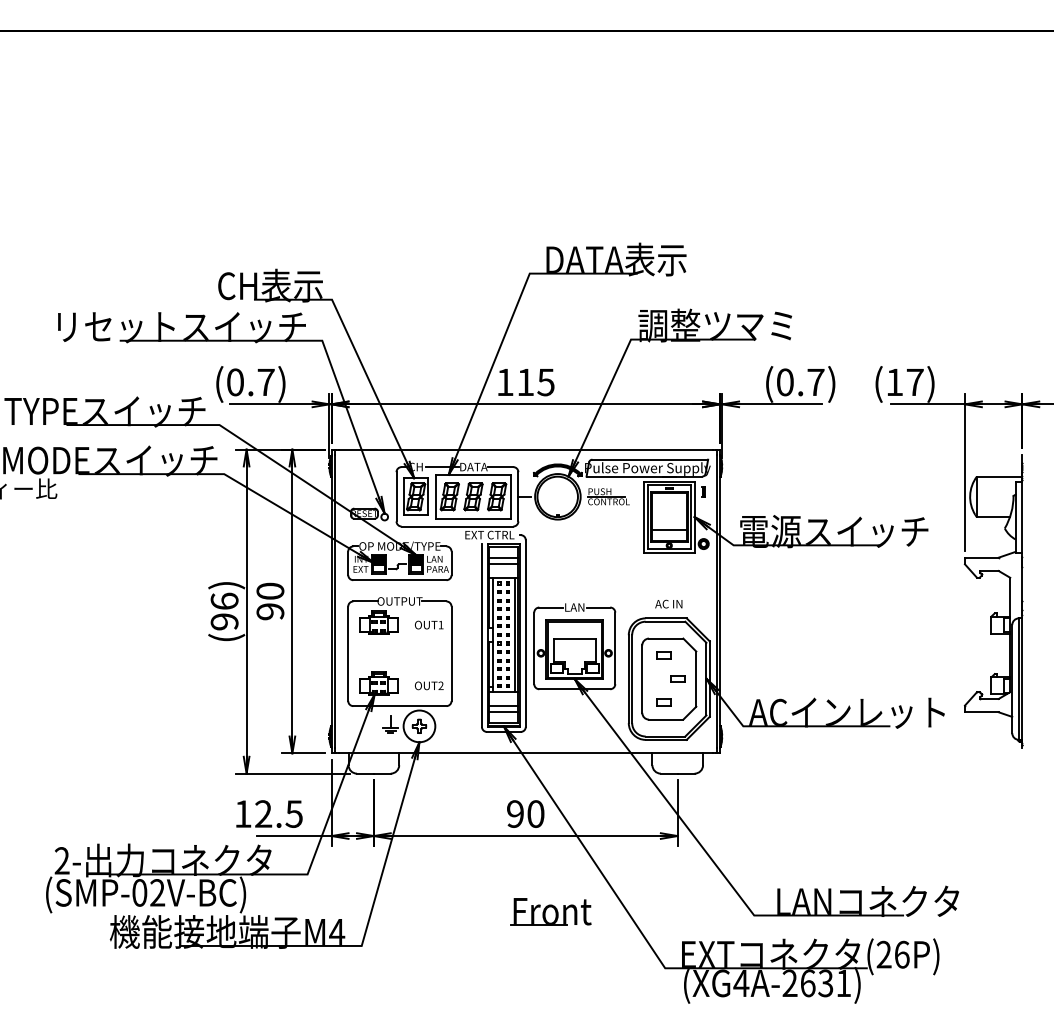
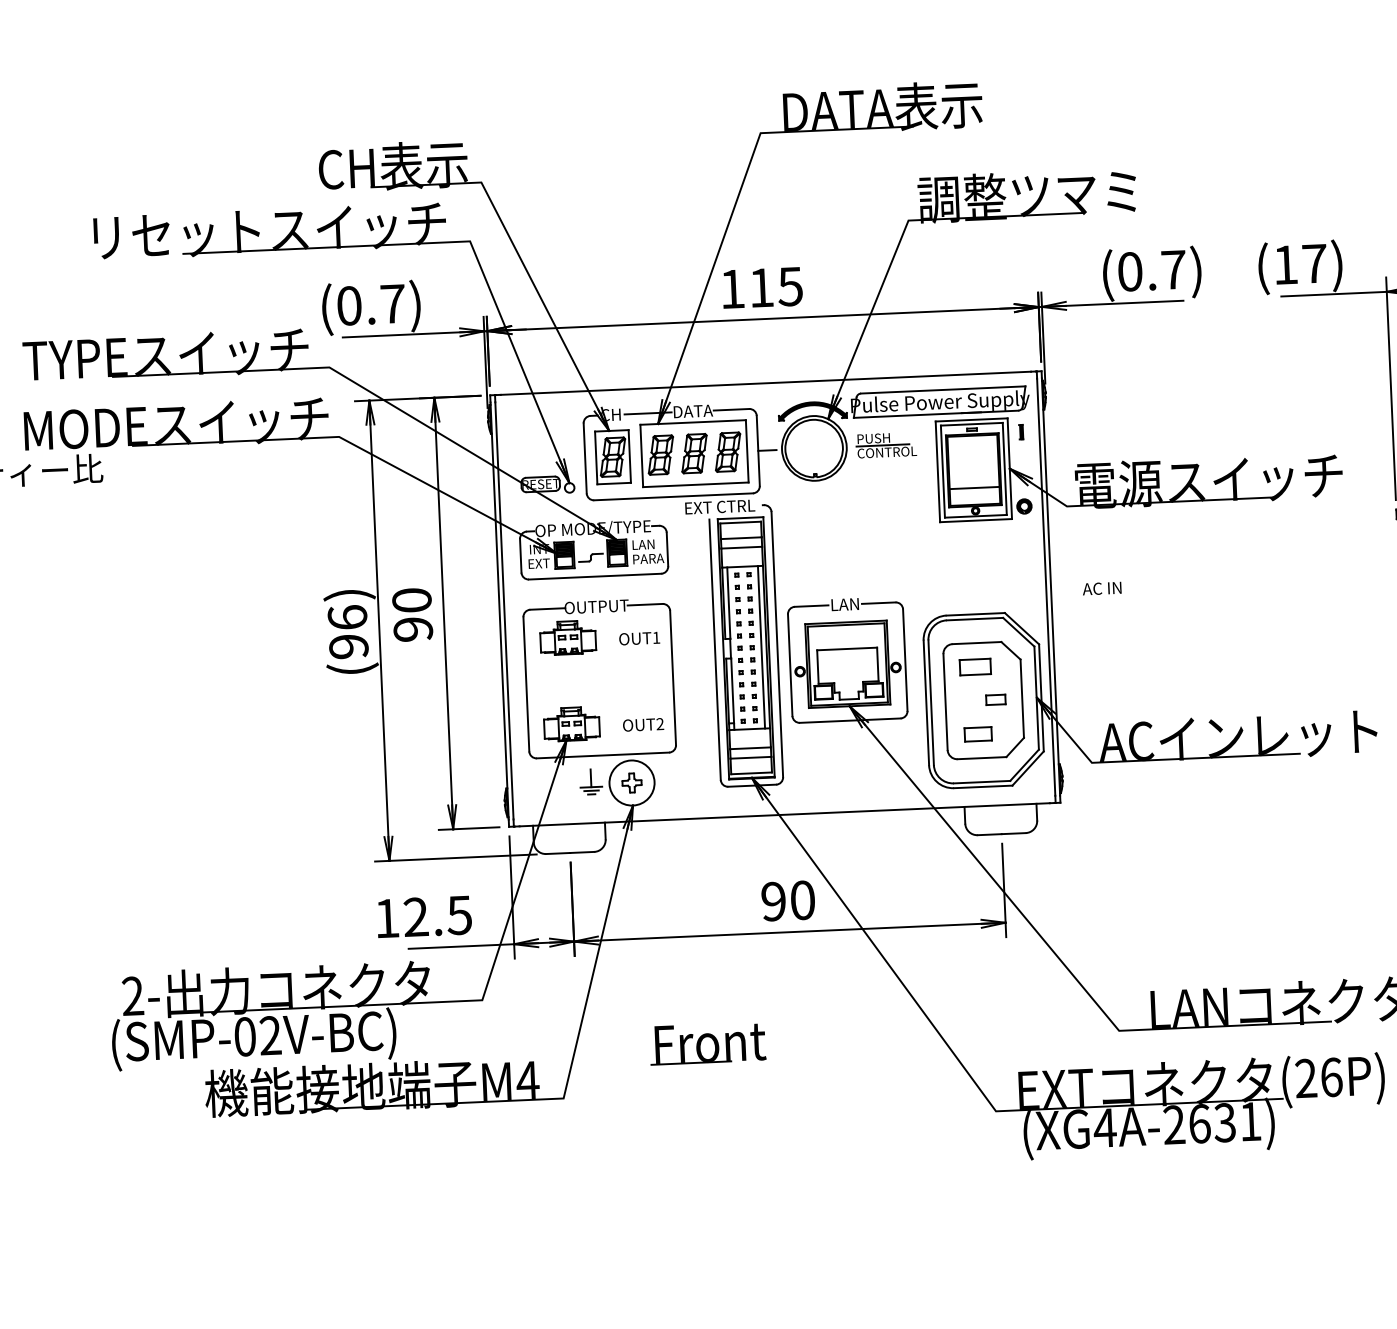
text: (668, 603) -> (1101, 587), moved
part: (663, 655) -> (974, 667), size x1.6
part: (663, 702) -> (977, 733), size x1.4
part: (550, 911) -> (707, 1043), moved

